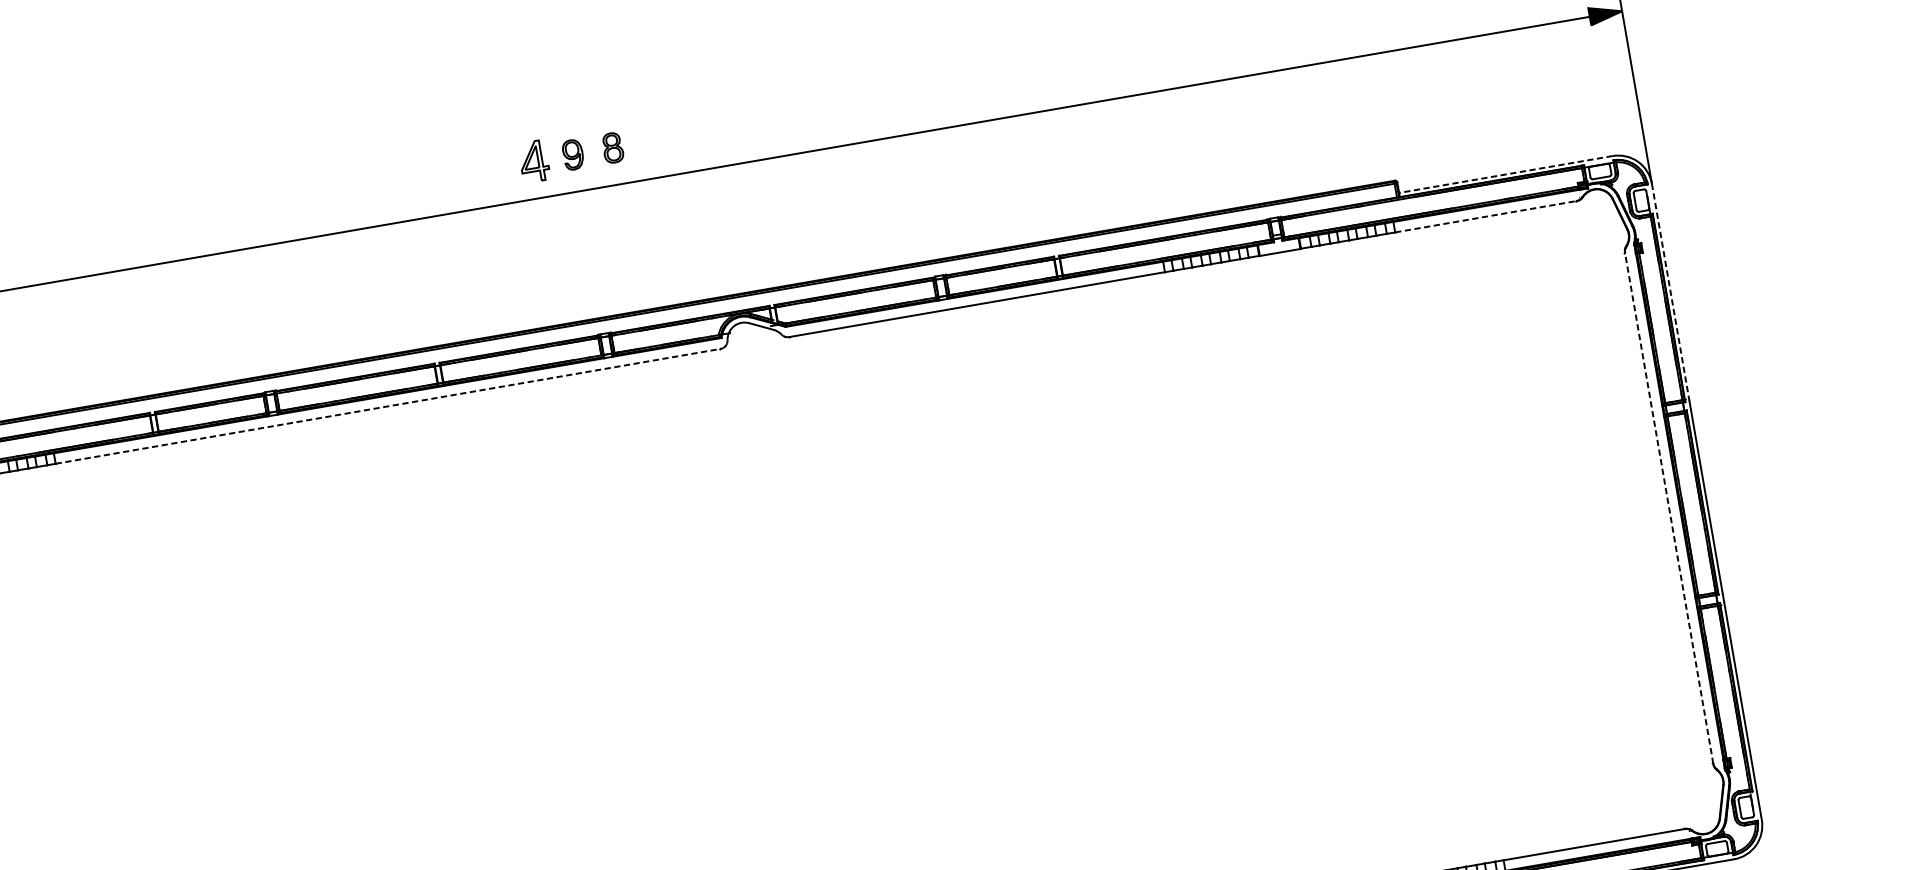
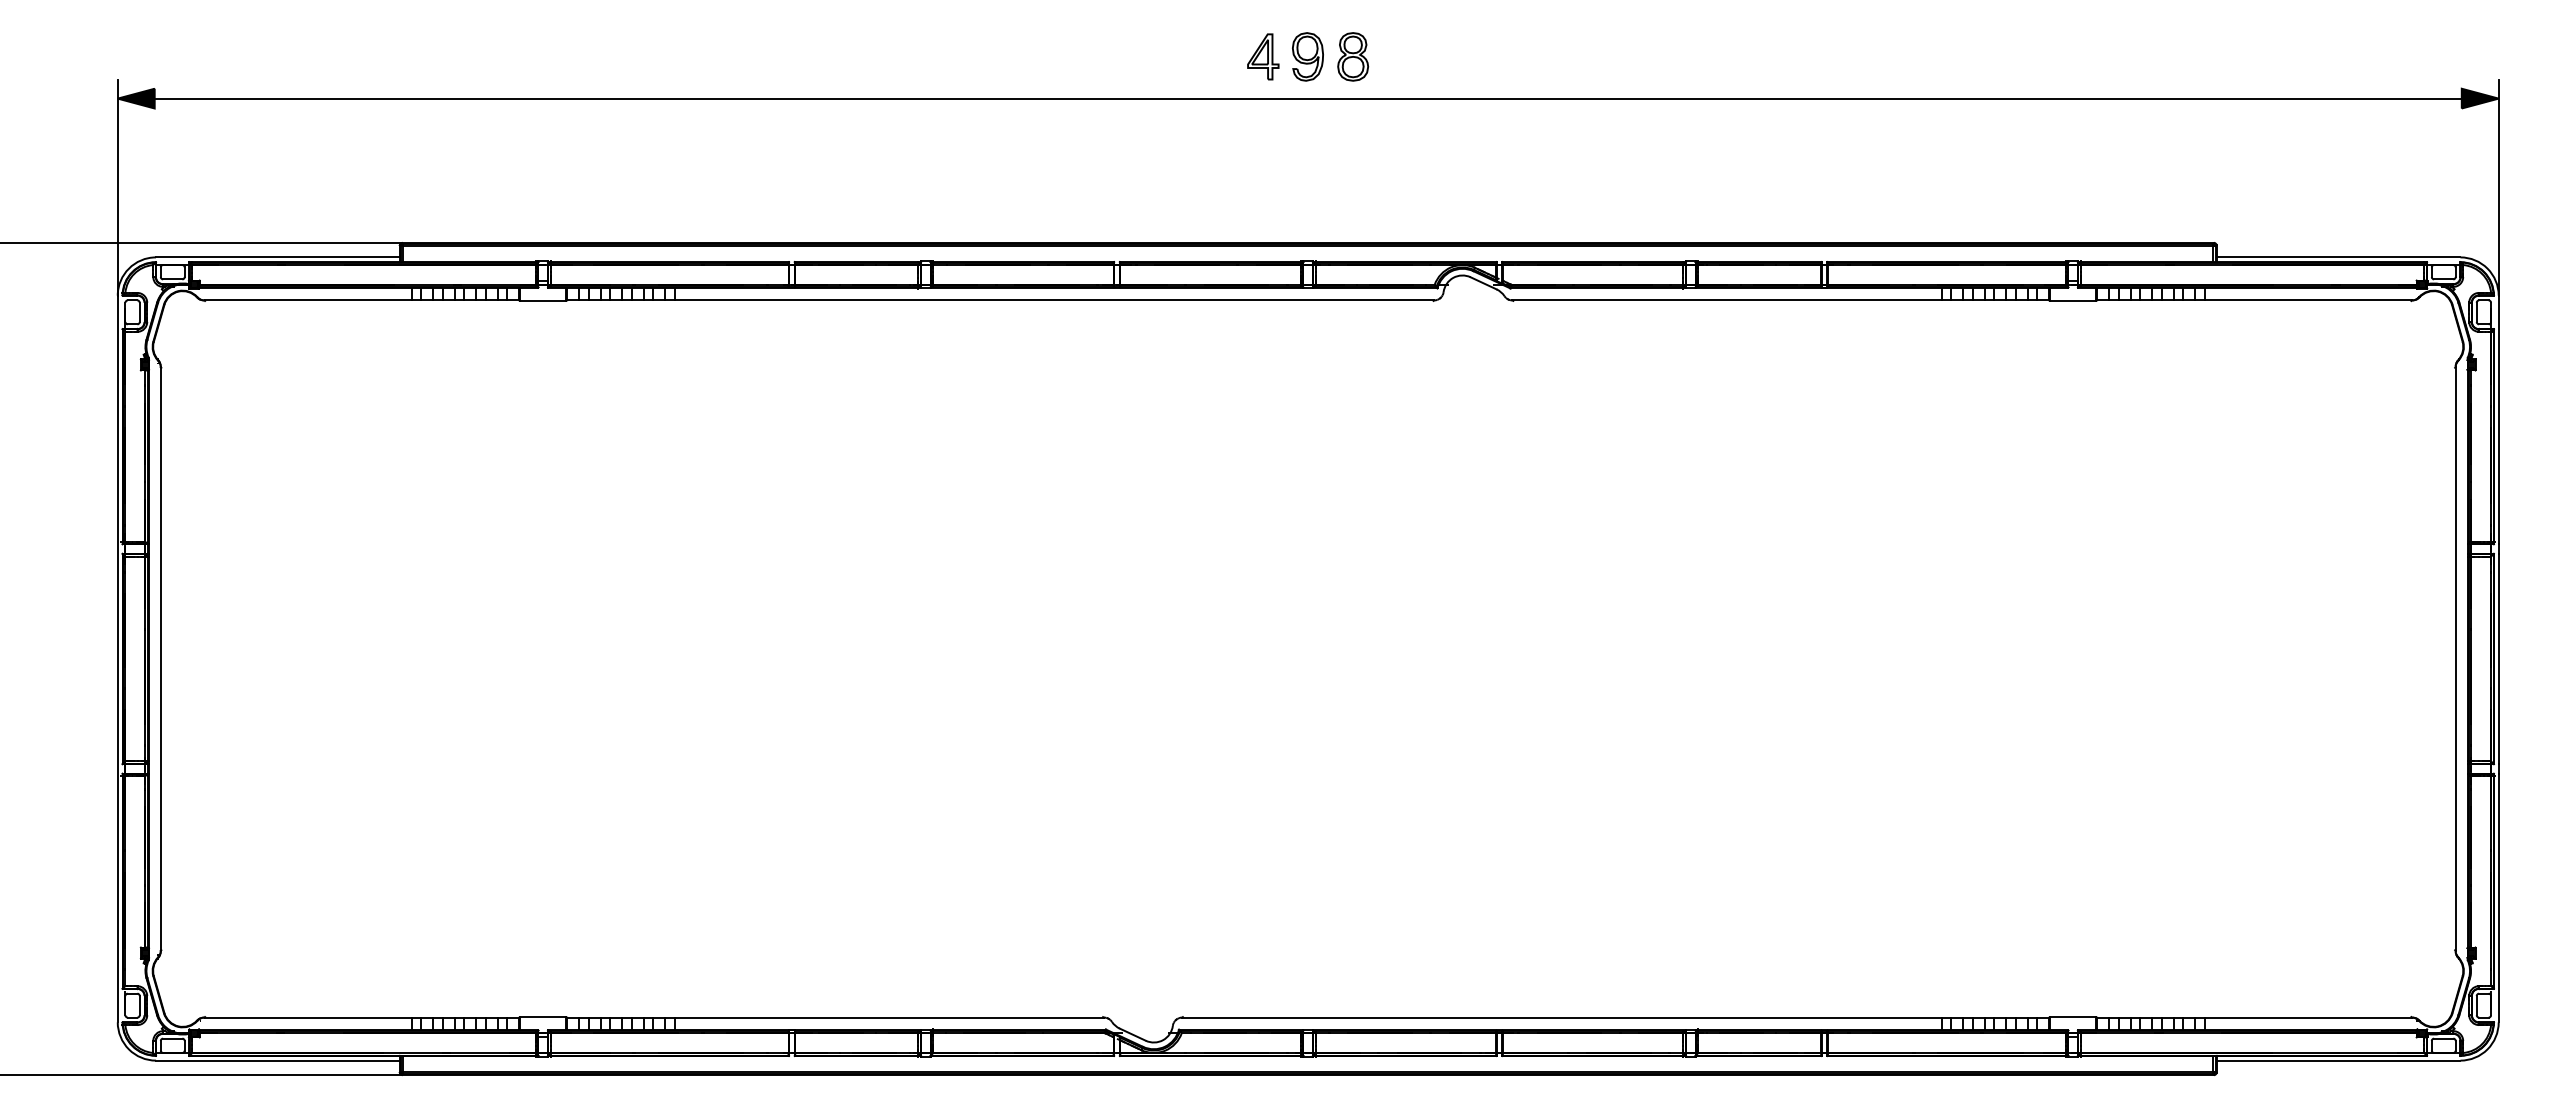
part: (613, 147) -> (1353, 56), size x1.43
part: (572, 154) -> (1307, 56), size x1.43
line: (1505, 174) -> (2338, 257), dashed -> solid
line: (1486, 216) -> (2308, 300), dashed -> solid
line: (1670, 293) -> (2498, 420), dashed -> solid
line: (388, 406) -> (1054, 300), dashed -> solid
line: (1669, 508) -> (2455, 659), dashed -> solid

